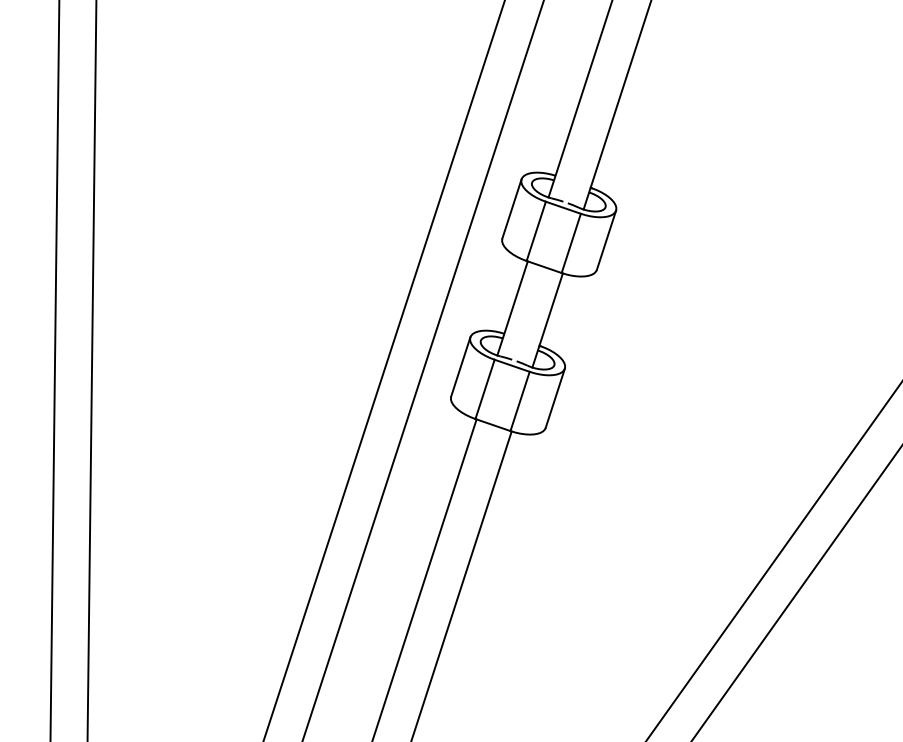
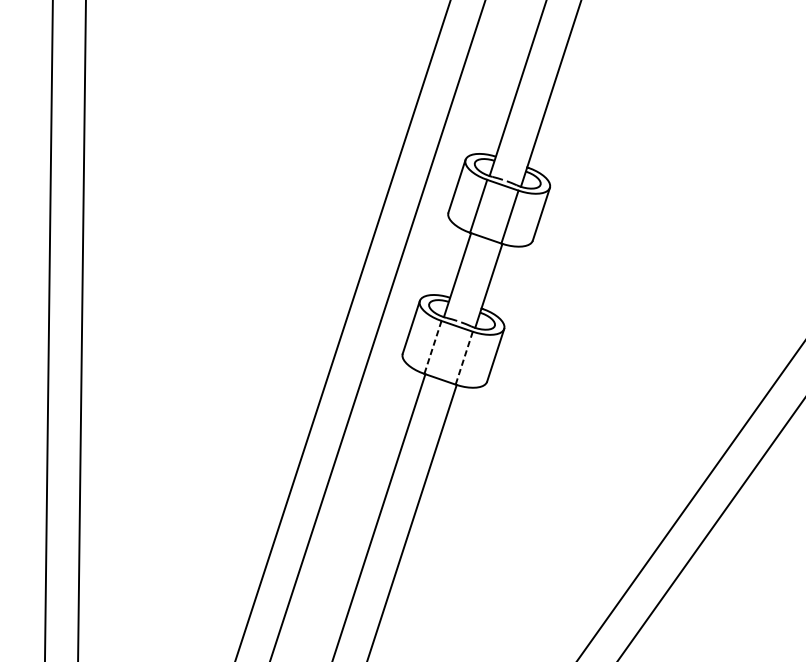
line: (484, 389) -> (432, 347), solid -> dashed
line: (519, 401) -> (463, 358), solid -> dashed

